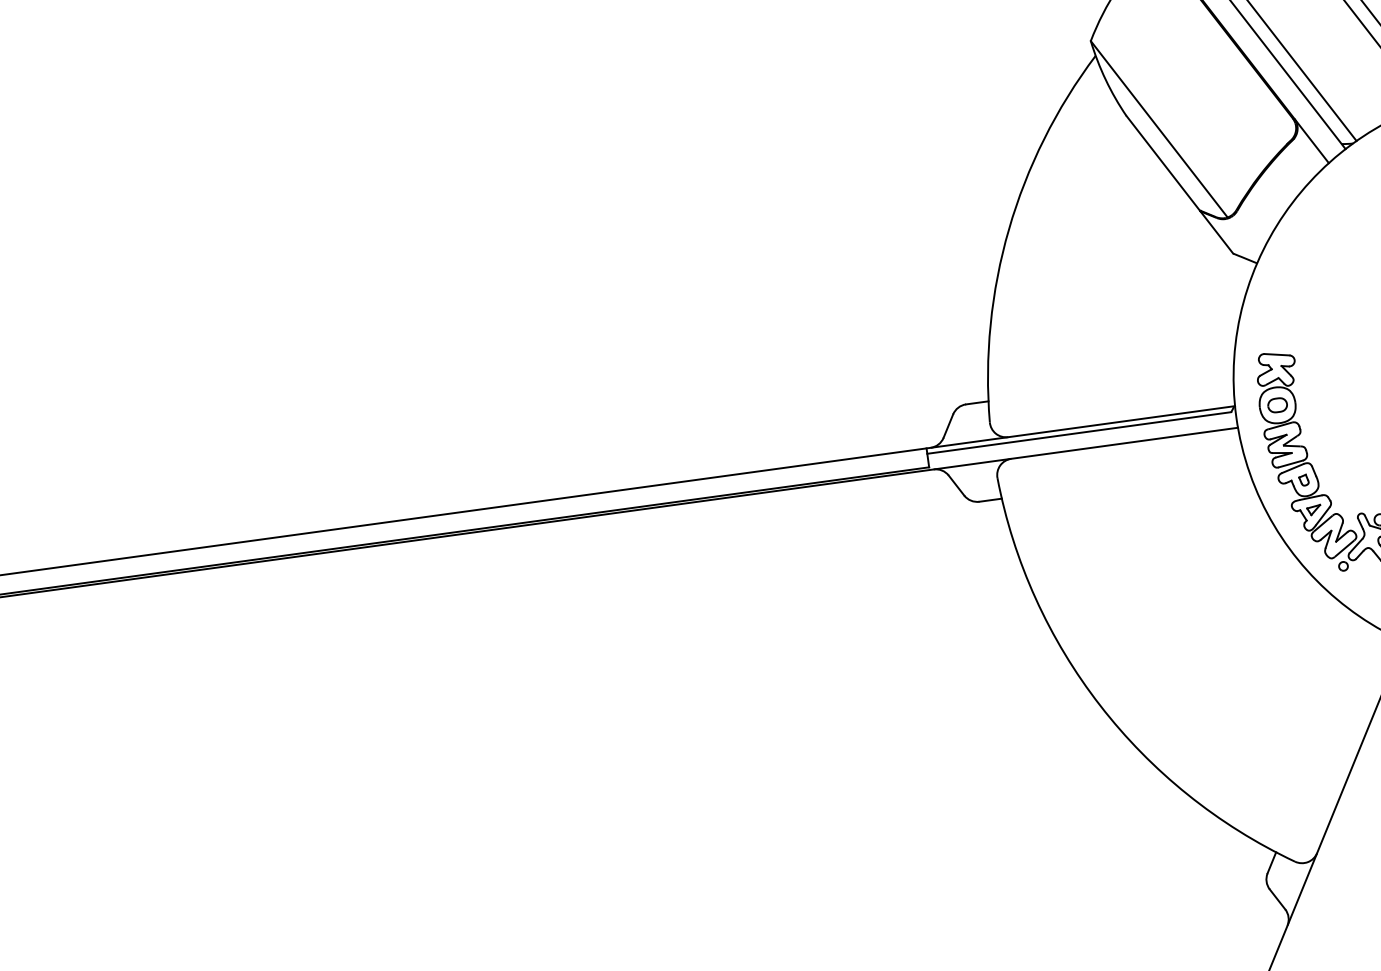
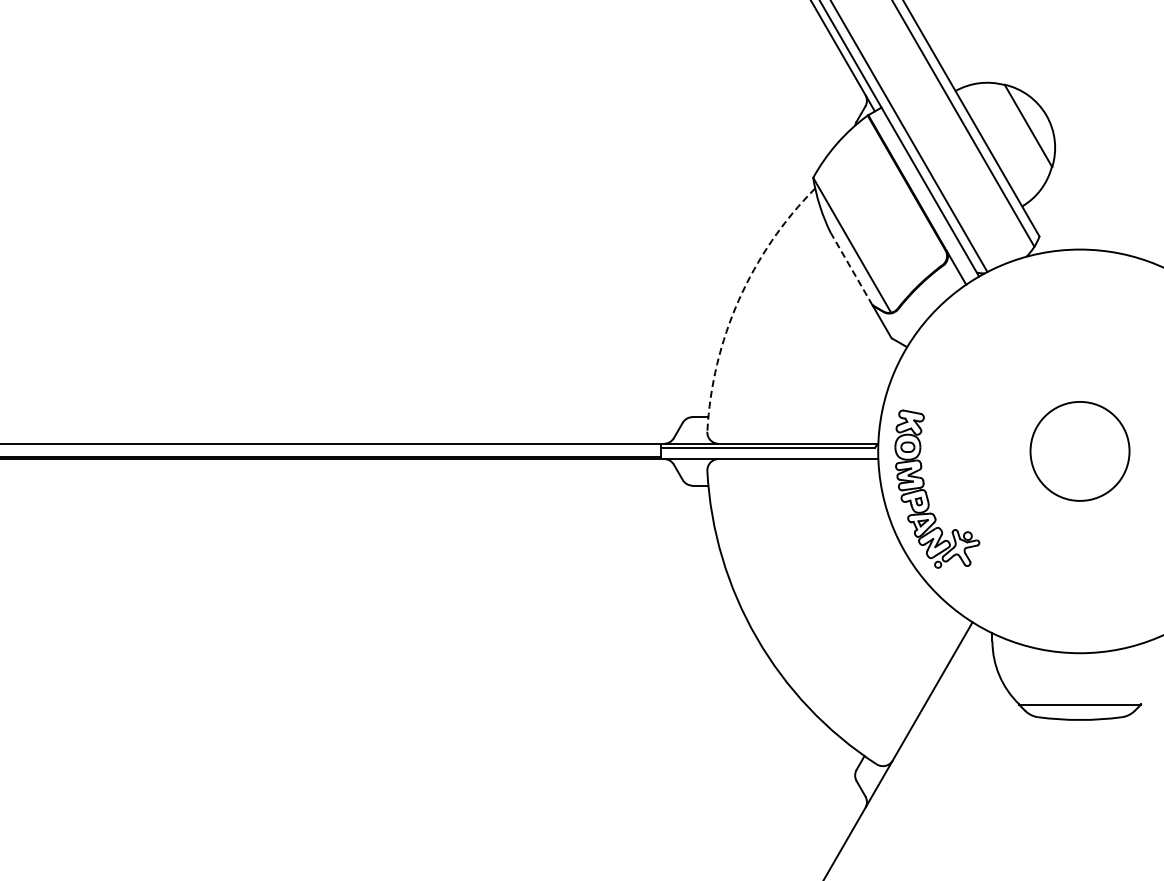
line: (1162, 163) -> (851, 269), solid -> dashed
arc: (1008, 229) -> (738, 300), solid -> dashed

